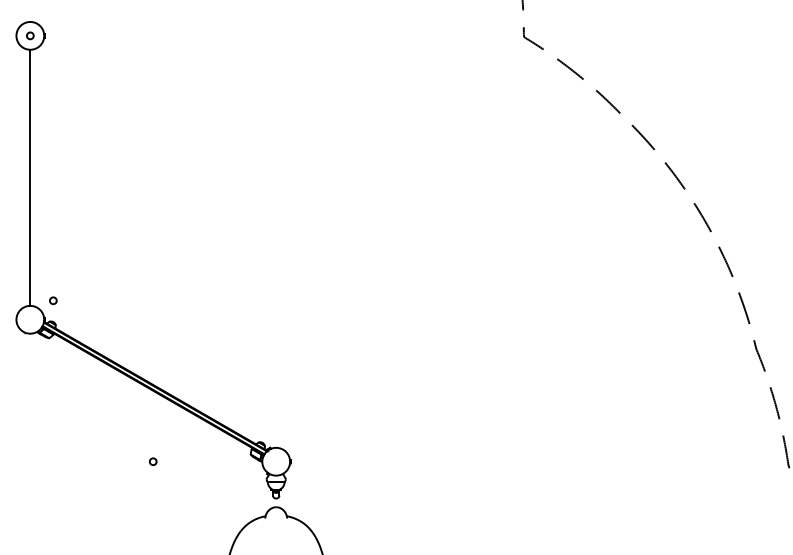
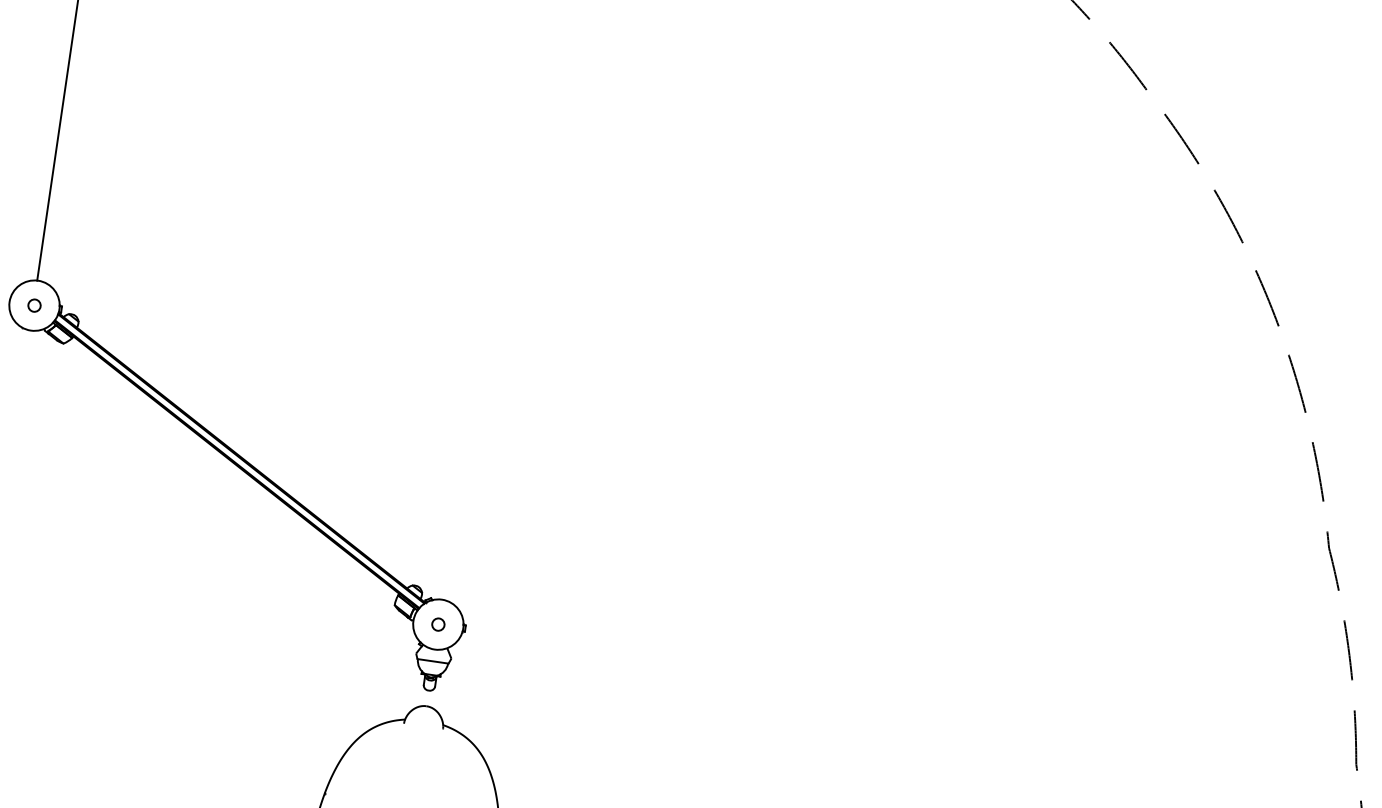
circle: (53, 300) -> (34, 305), moved
circle: (152, 461) -> (437, 624), moved

